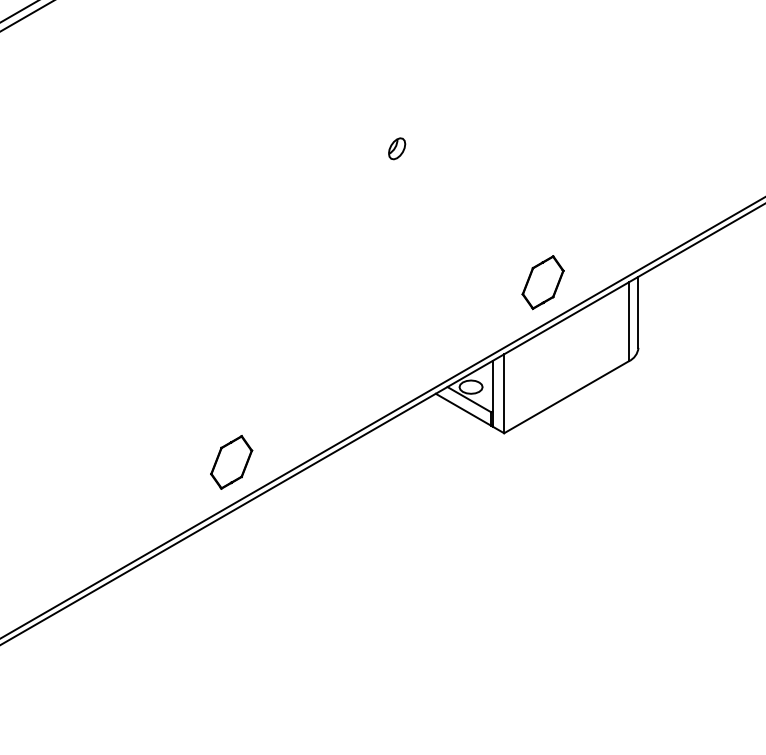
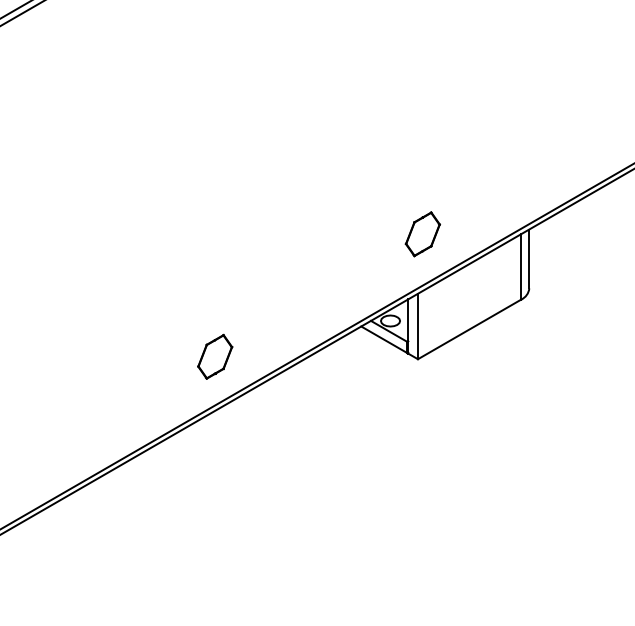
part: (397, 148) -> (329, 123), removed
part: (542, 282) -> (422, 234), moved
part: (231, 462) -> (215, 356), moved

